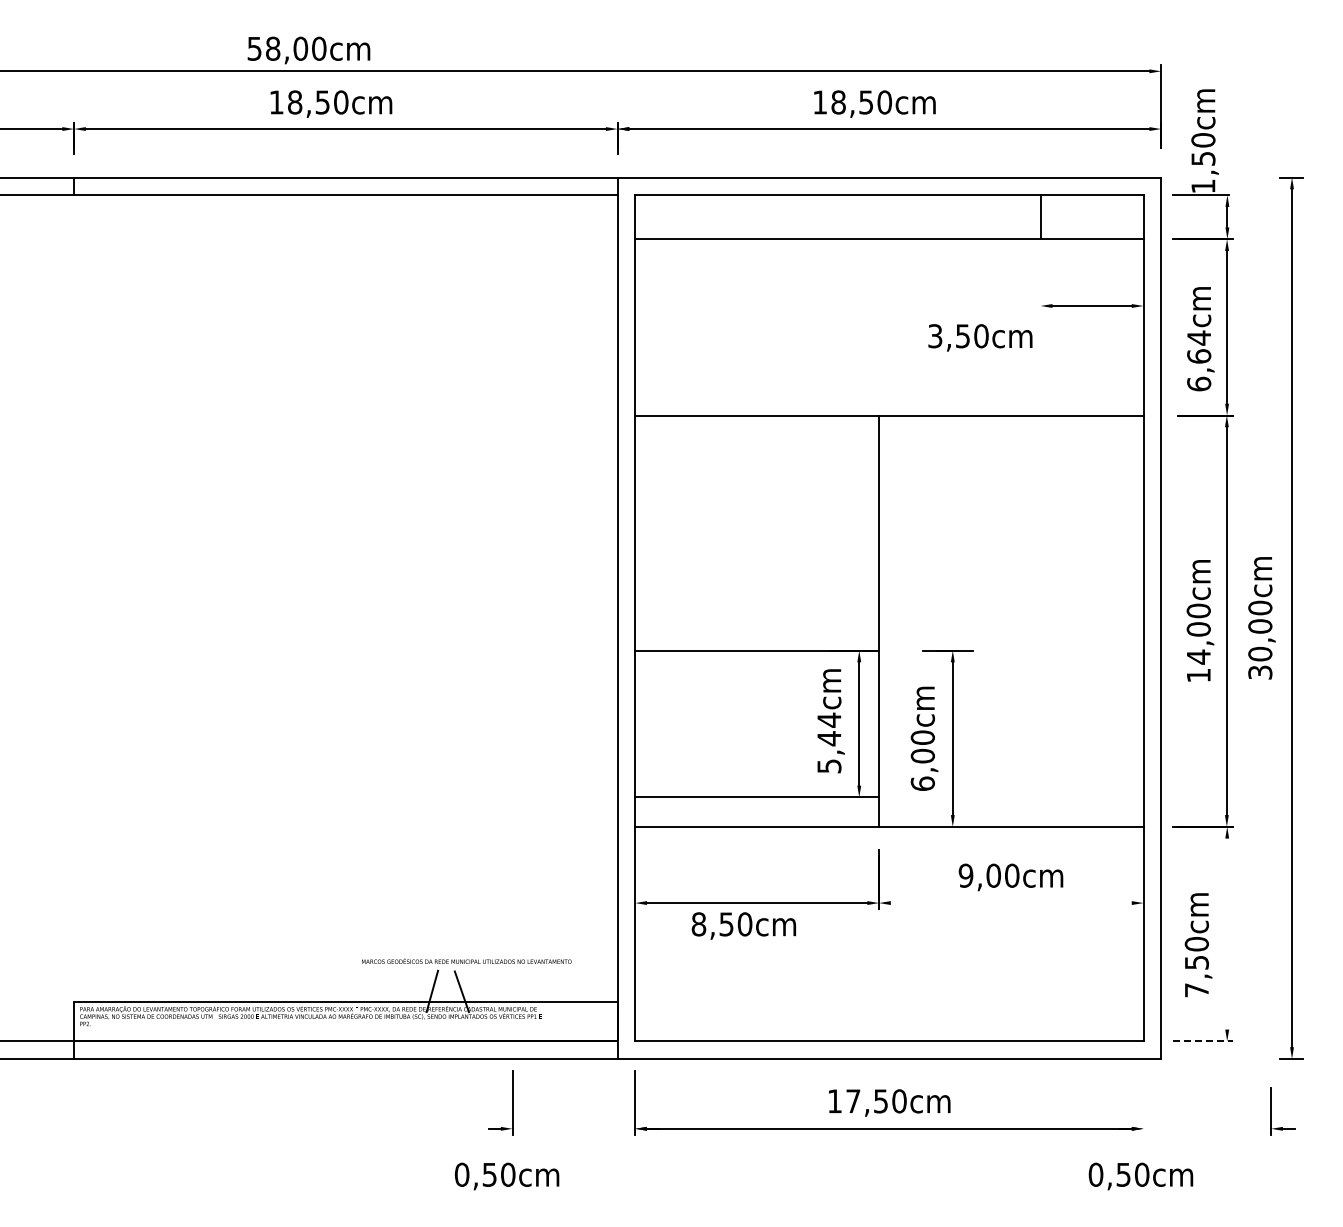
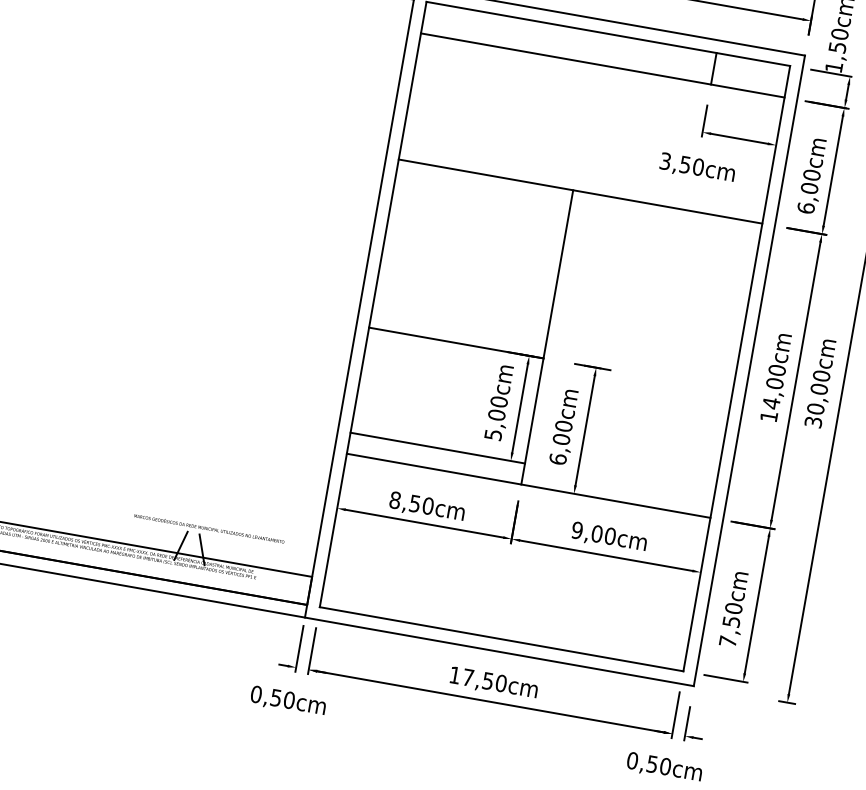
line: (1040, 289) -> (704, 120), added
text: (980, 337) -> (697, 167), moved
text: (1199, 346) -> (811, 181), 6,64cm -> 6,00cm
text: (829, 729) -> (498, 408), 5,44cm -> 5,00cm
line: (1010, 903) -> (605, 555), added
text: (743, 925) -> (426, 506), moved
line: (1227, 933) -> (757, 604), added
line: (1203, 1041) -> (726, 679), dashed -> solid
part: (512, 1102) -> (299, 648), moved
line: (1143, 1102) -> (675, 715), added
part: (1271, 1111) -> (687, 723), moved
text: (507, 1176) -> (288, 701), moved

